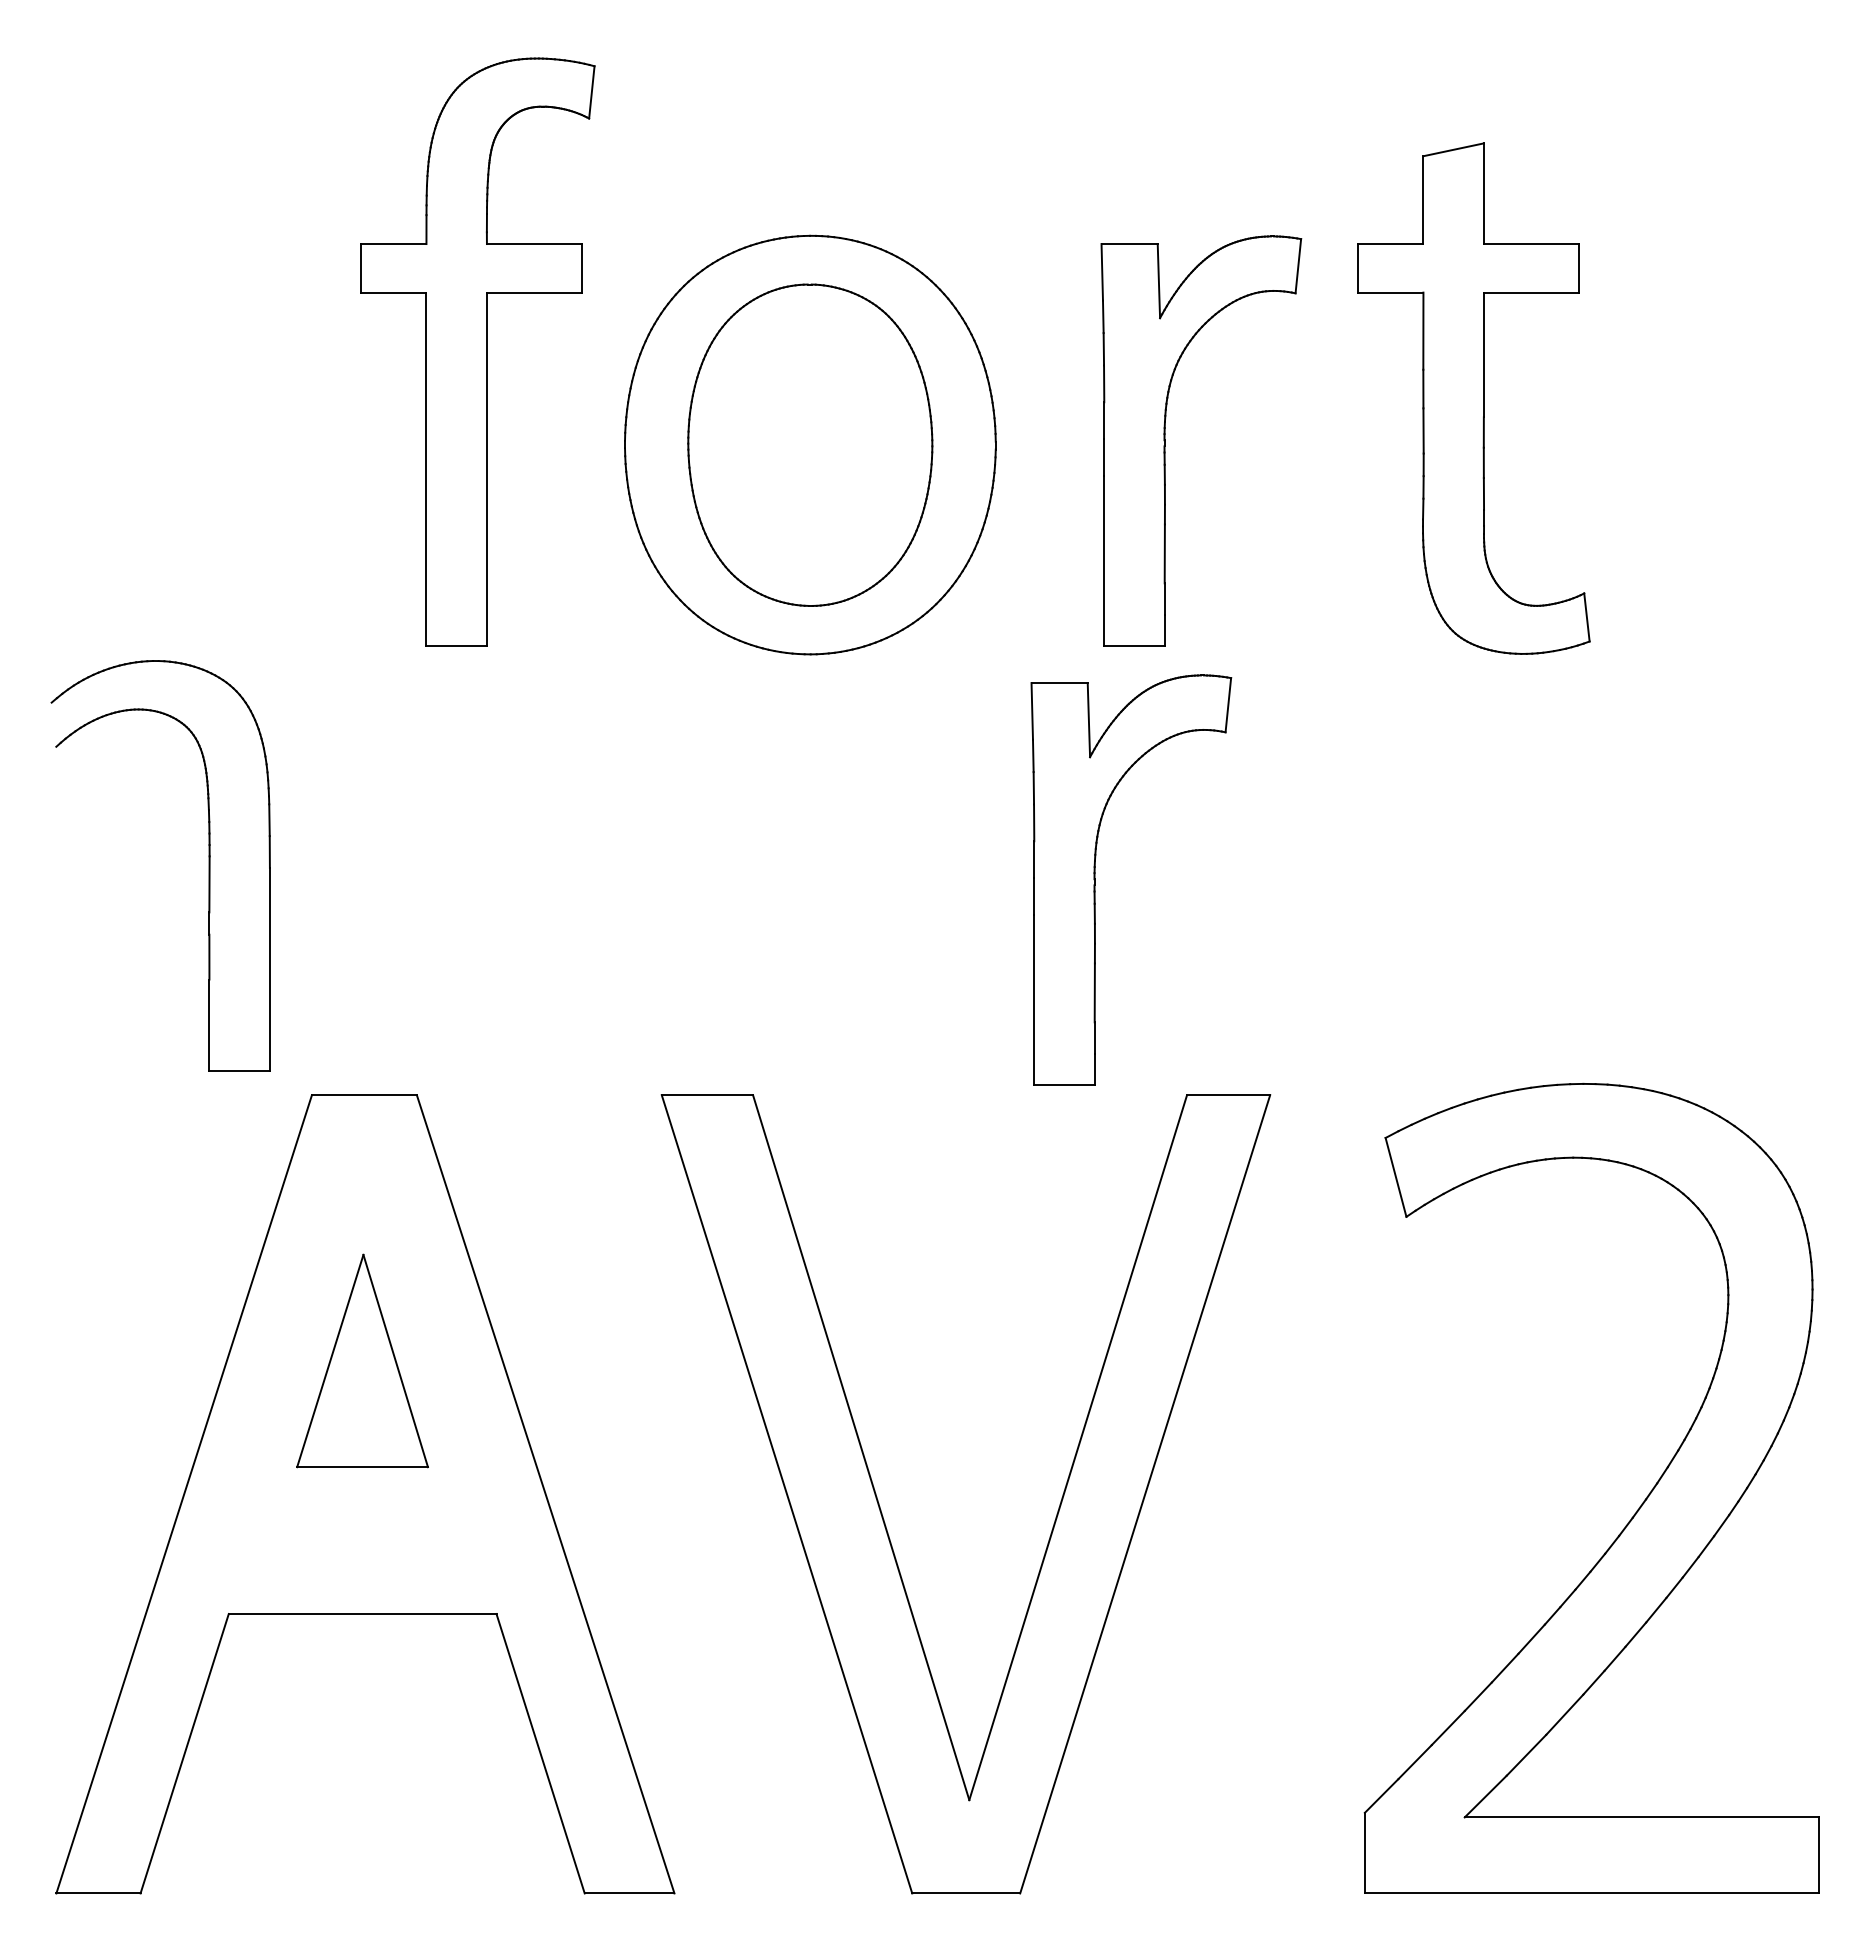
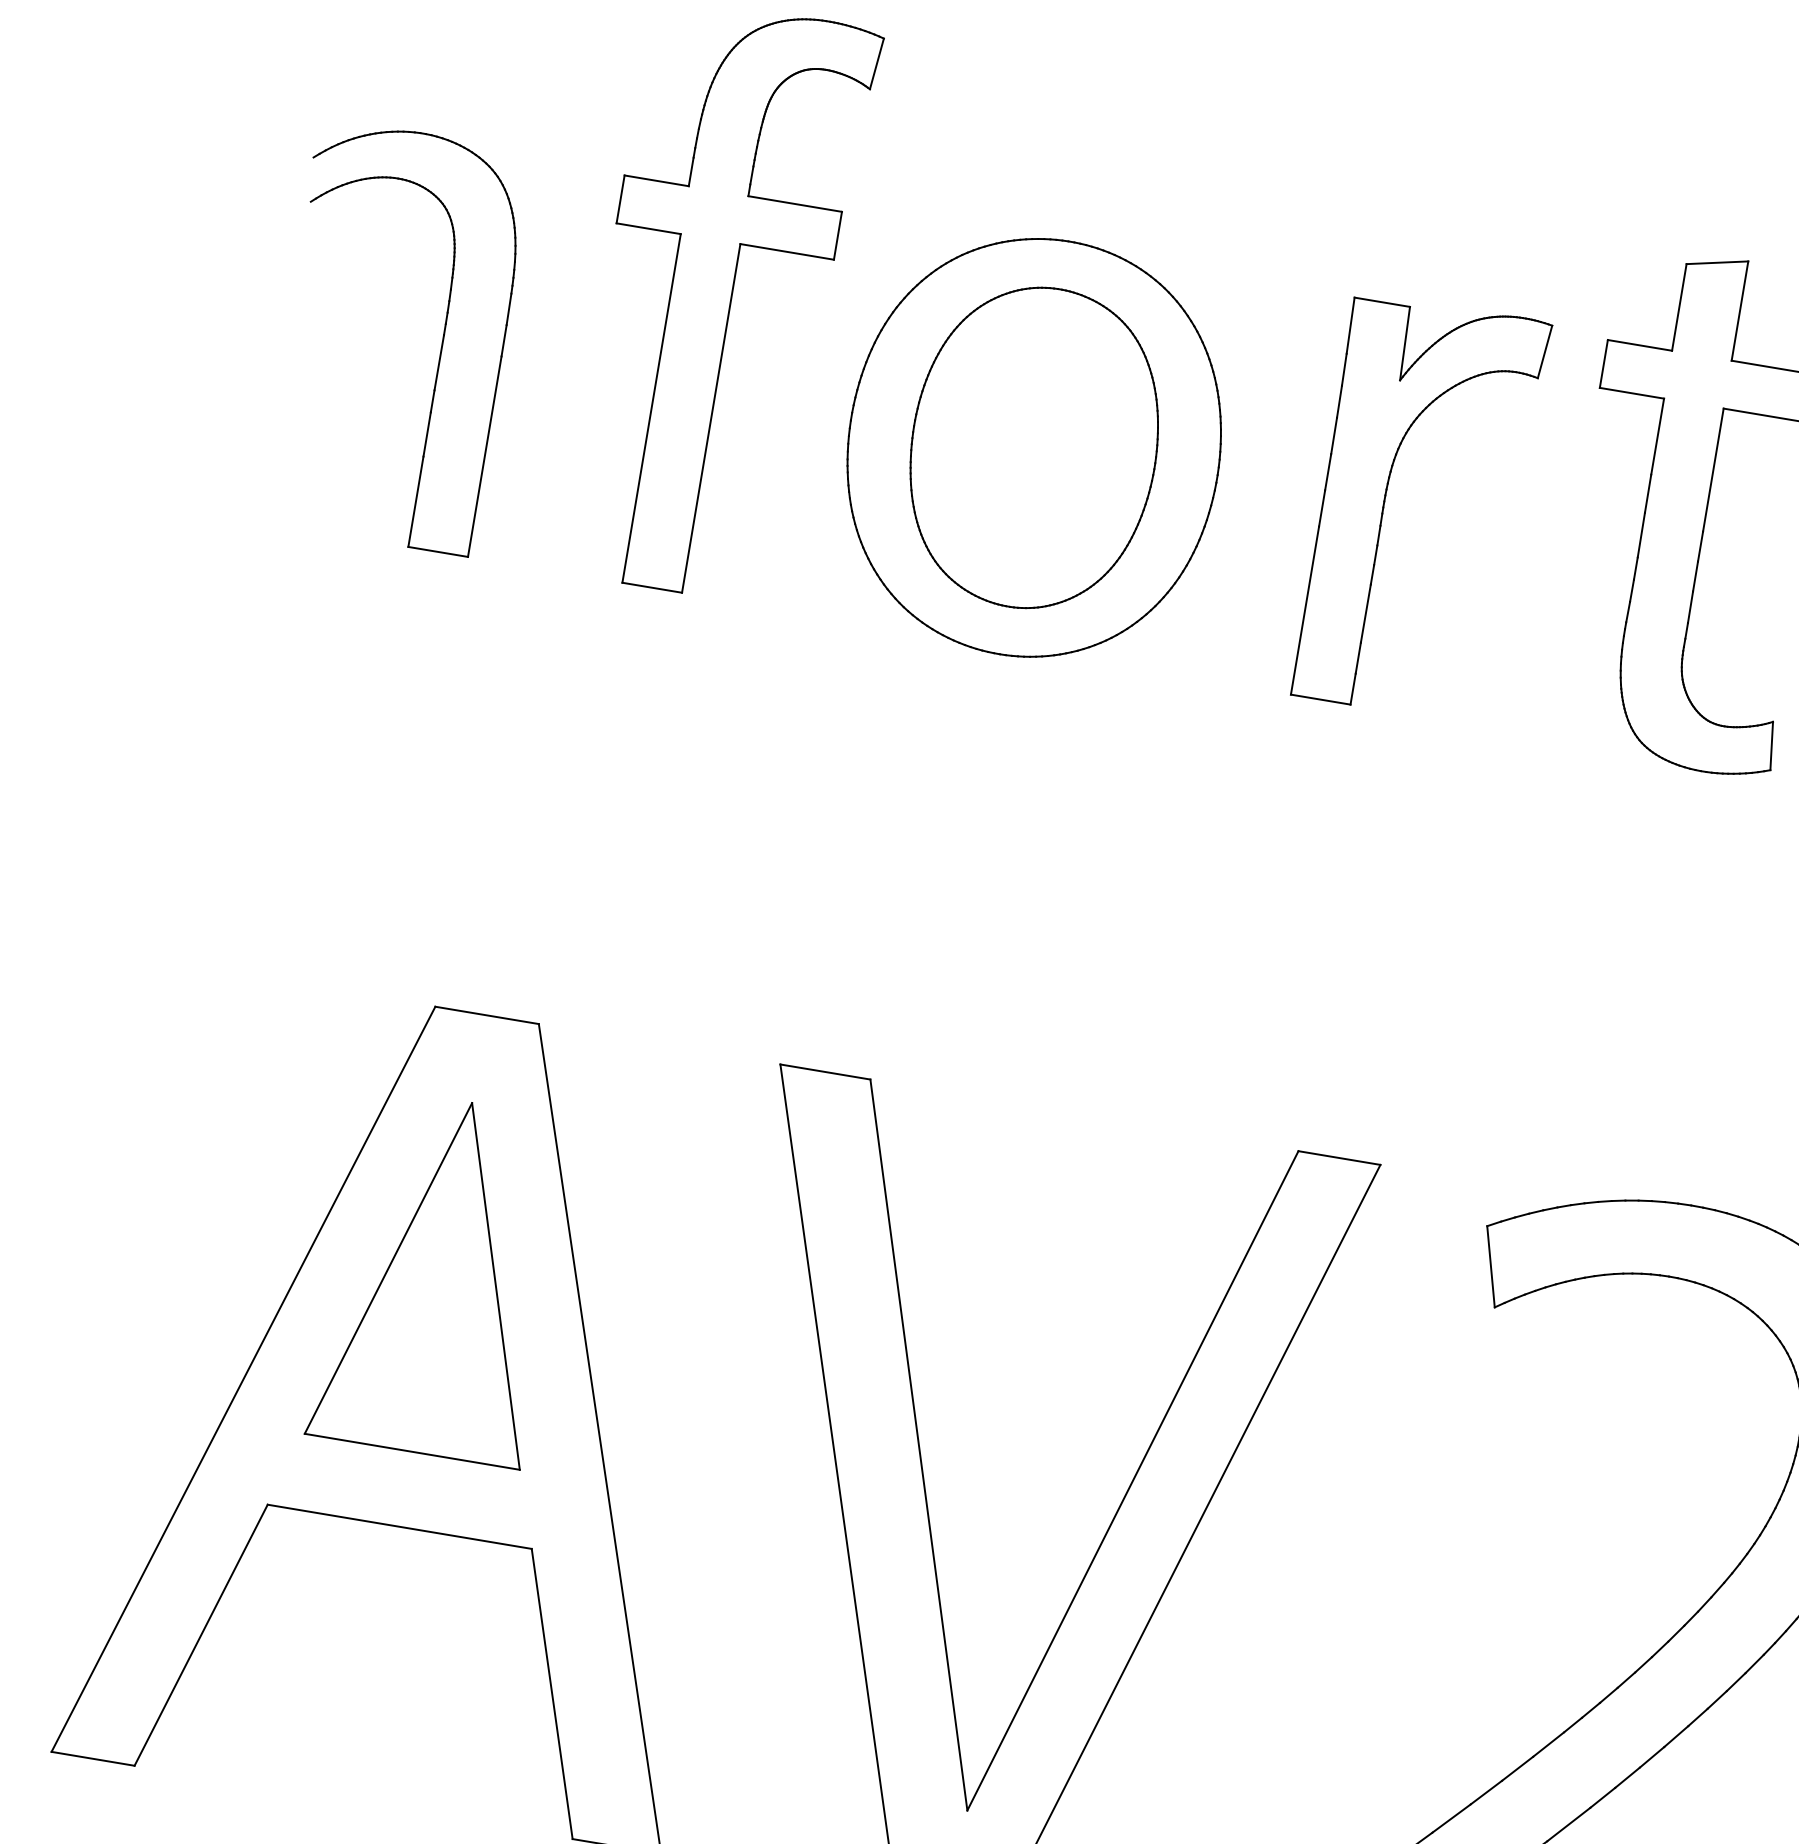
part: (208, 865) -> (441, 343), moved
part: (1095, 879) -> (1243, 923), removed
part: (362, 1360) -> (441, 1276), size x1.67

